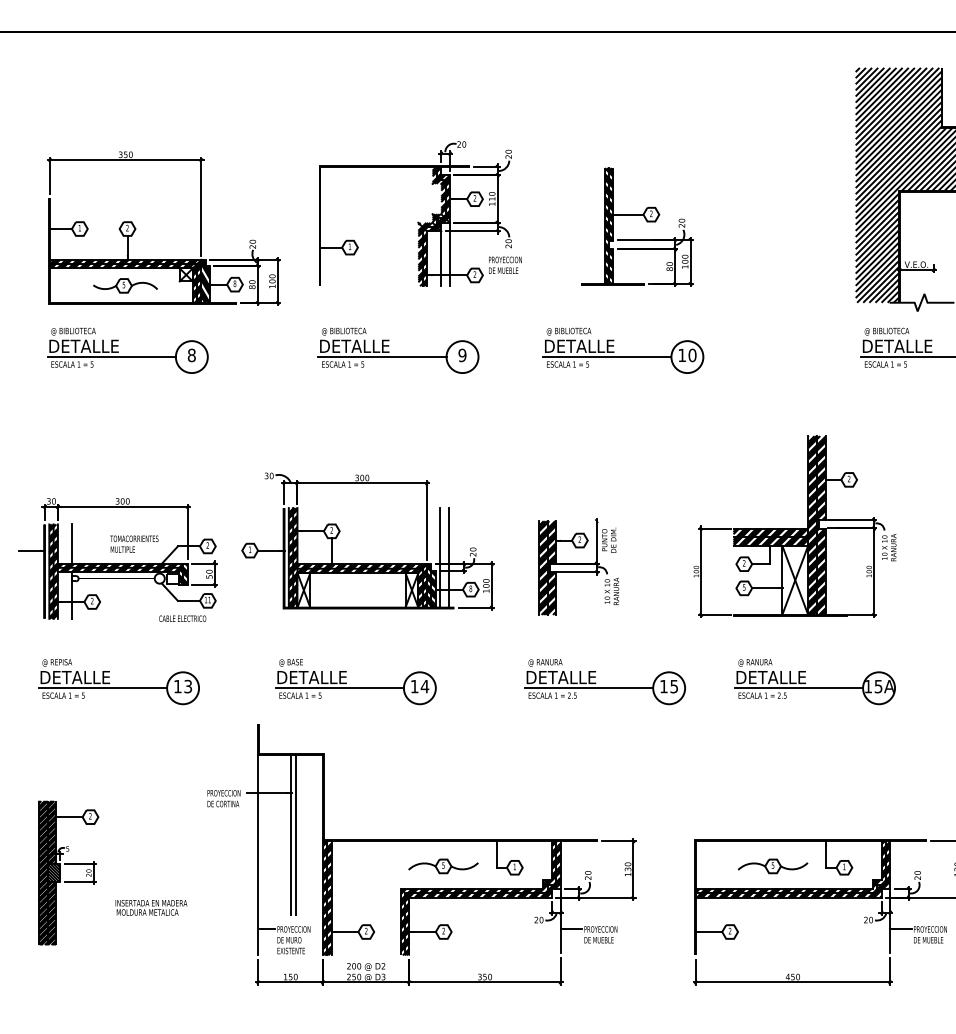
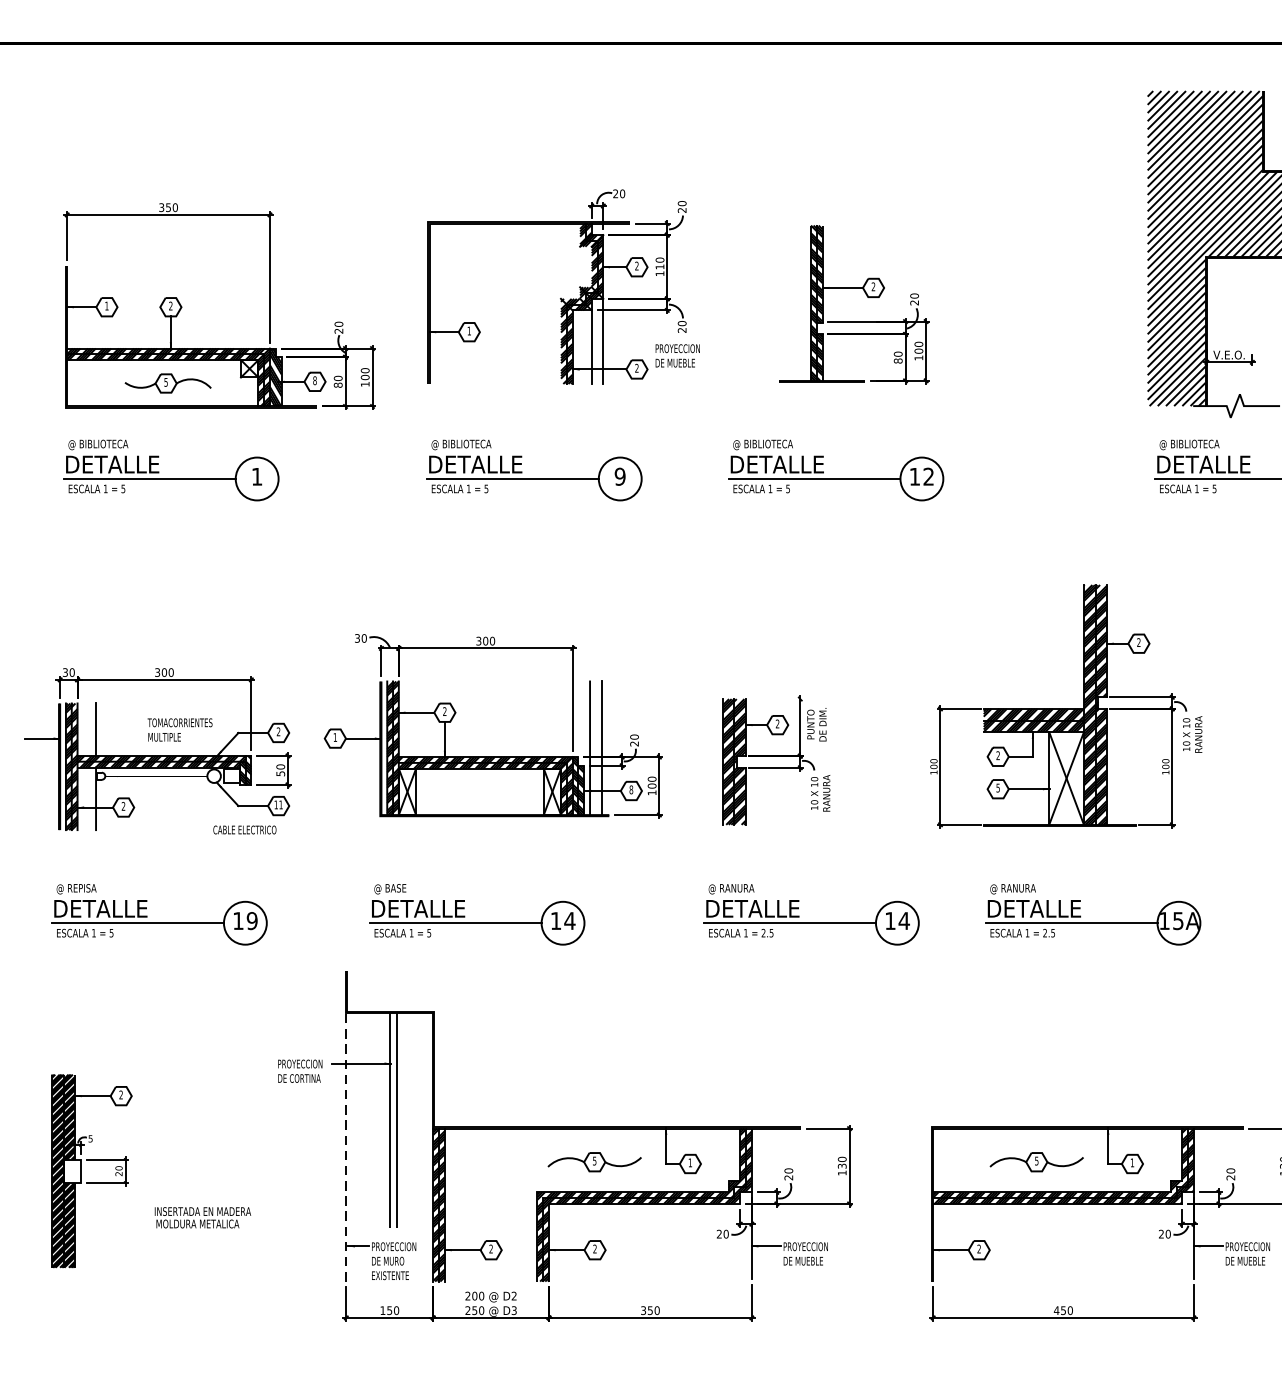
text: (191, 355) -> (256, 476), 8 -> 1
text: (692, 355) -> (928, 476), 10 -> 12
text: (188, 686) -> (252, 920), 13 -> 19
text: (674, 686) -> (904, 920), 15 -> 14
line: (258, 854) -> (346, 1146), solid -> dashed
hatch: (53, 872) -> (71, 1170), removed

